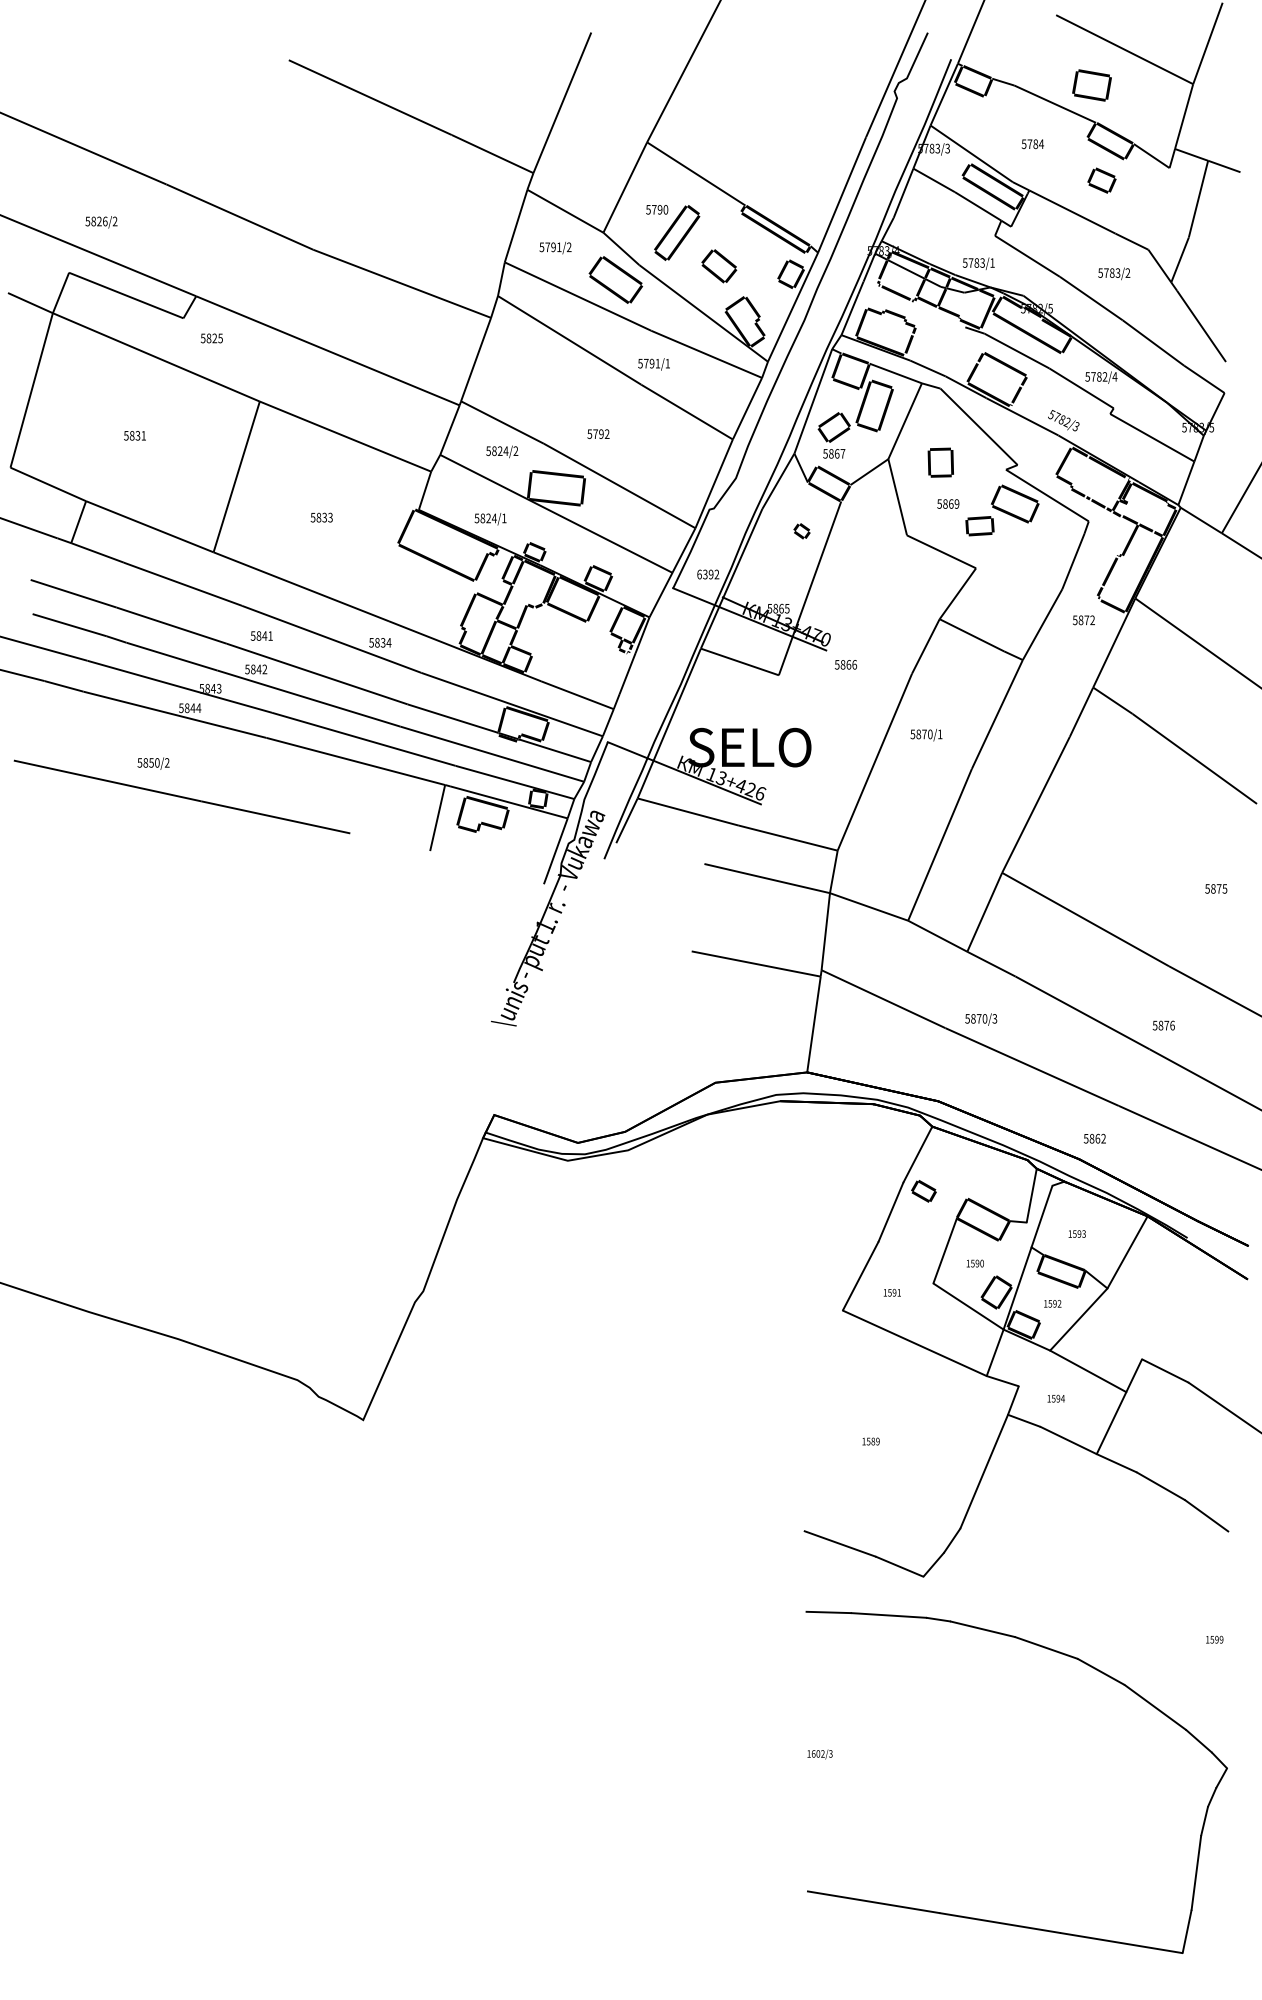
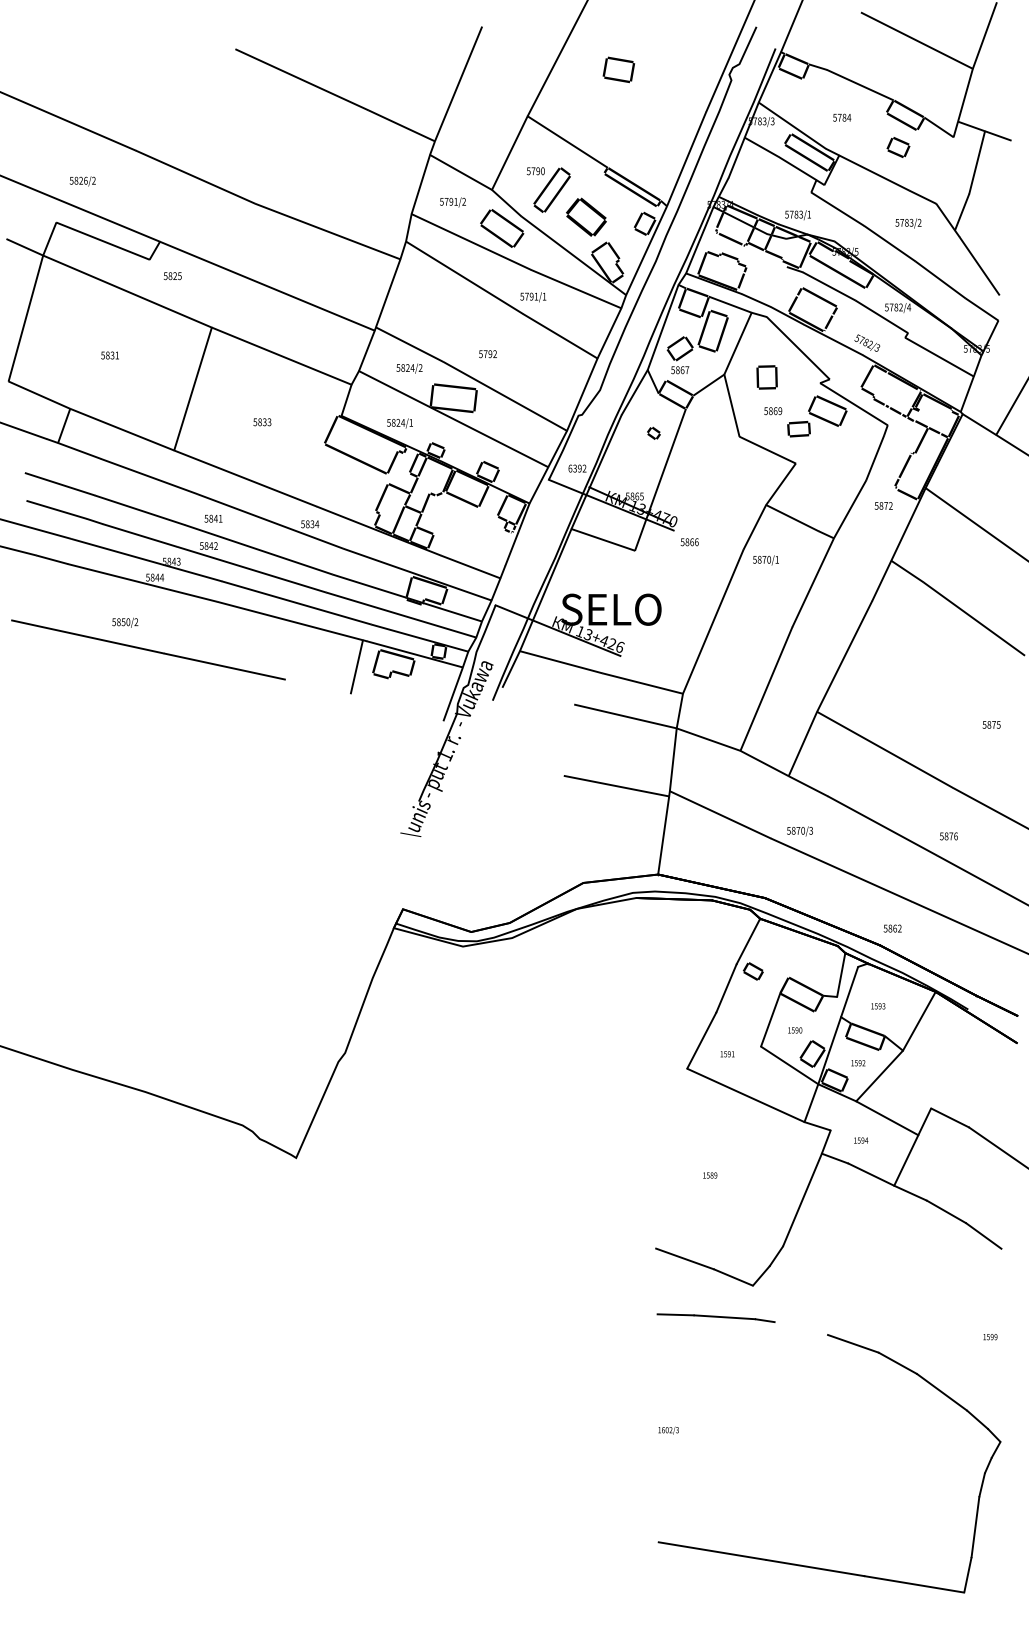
part: (1091, 85) -> (618, 69), moved
part: (719, 266) -> (586, 217), size x1.4
text: (926, 735) -> (766, 560), moved
line: (982, 1628) -> (801, 1327), removed

